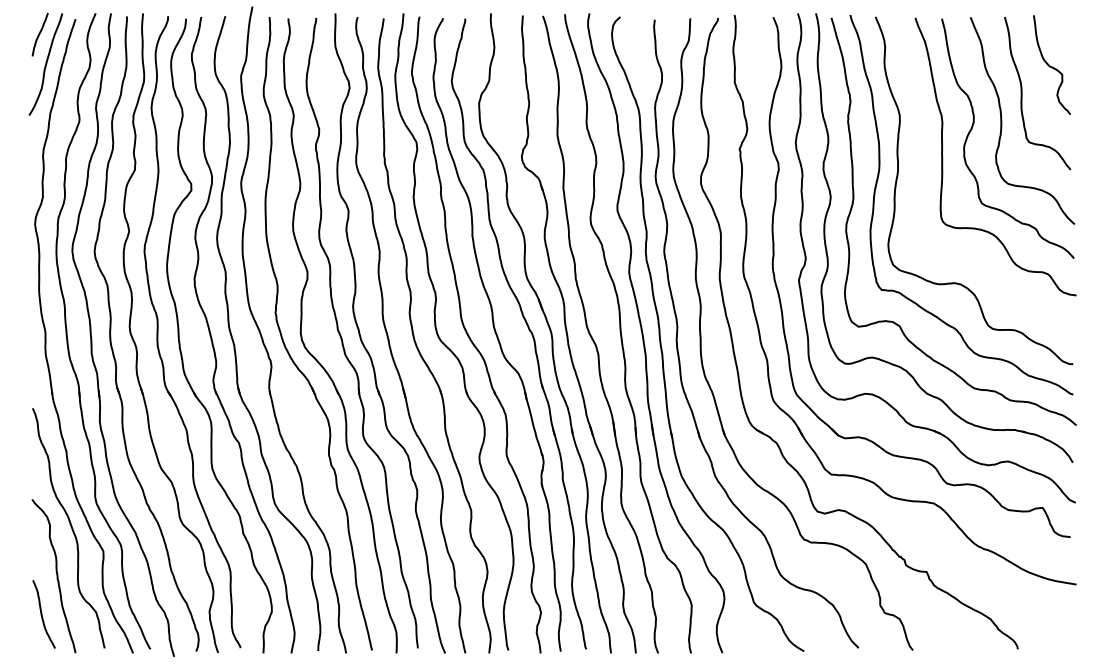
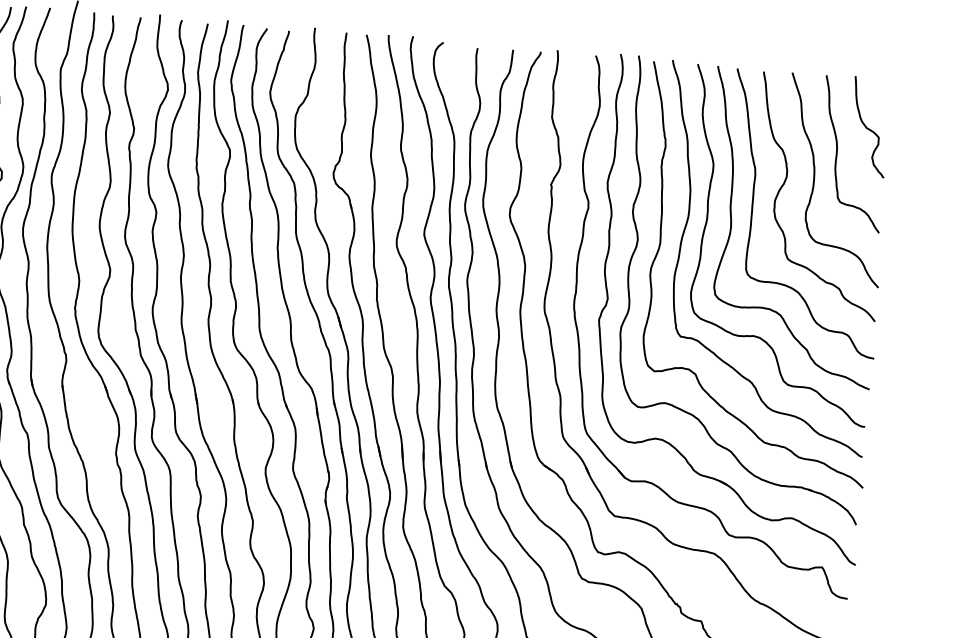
curve: (923, 172) -> (732, 223), added

